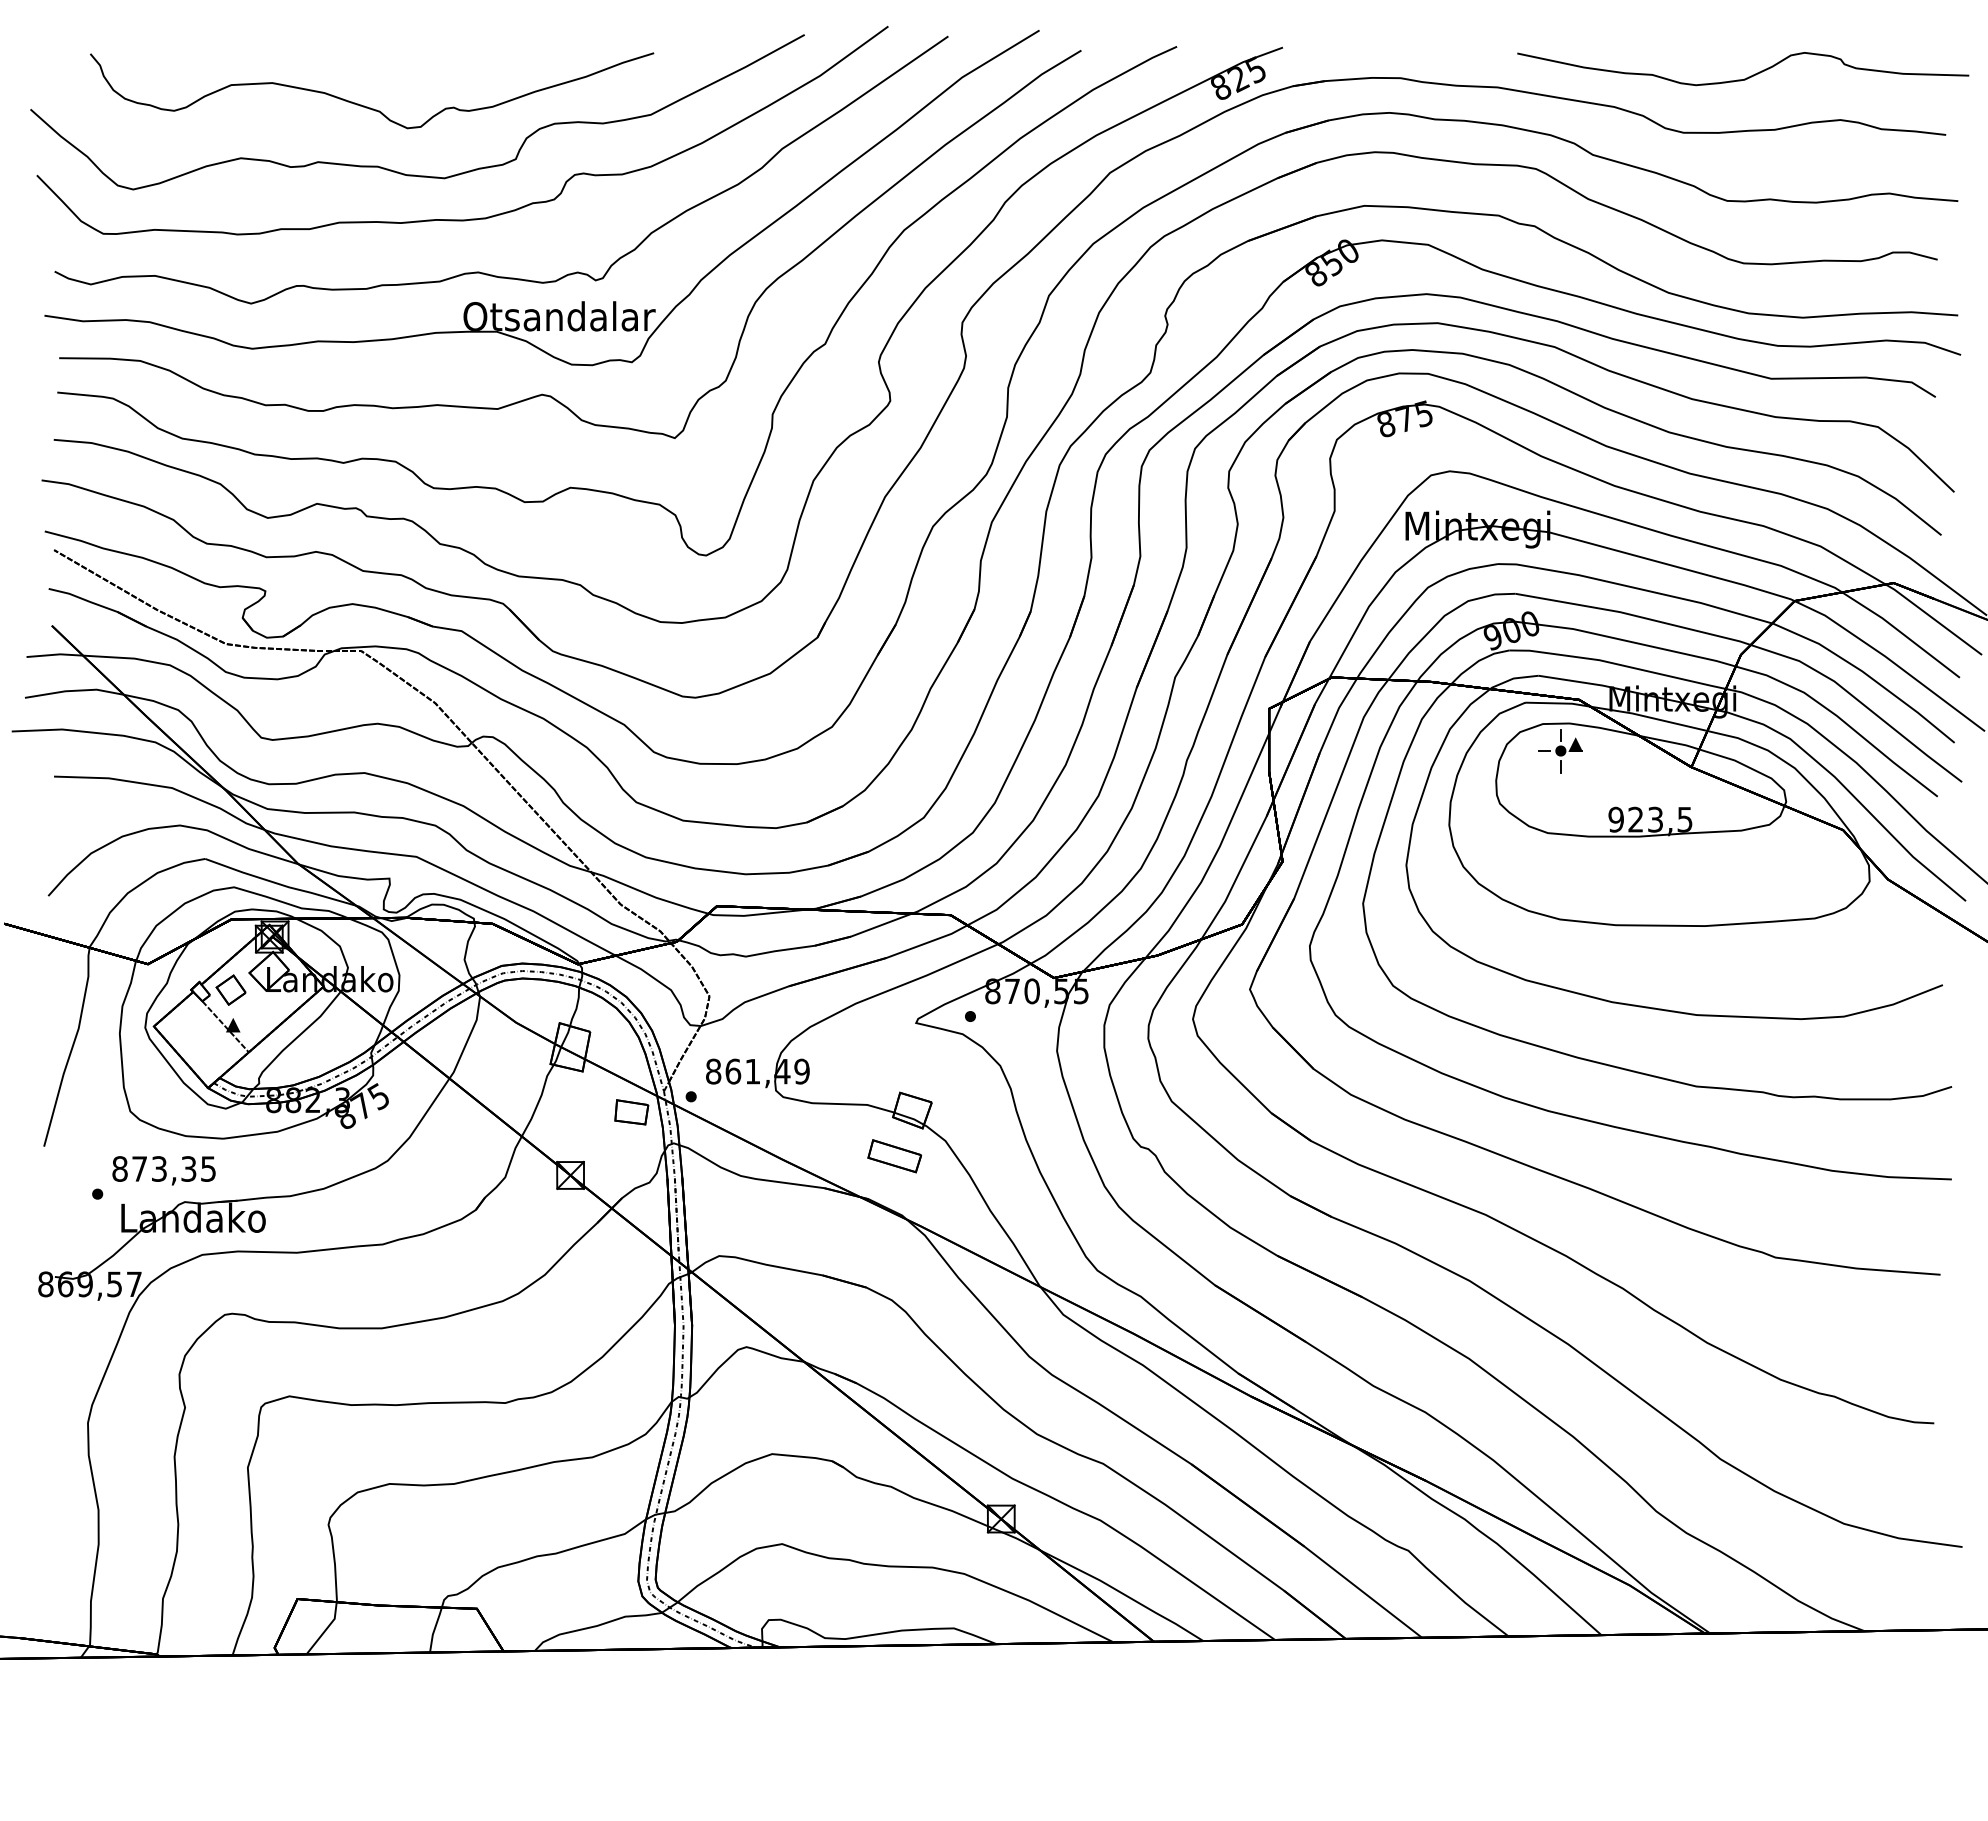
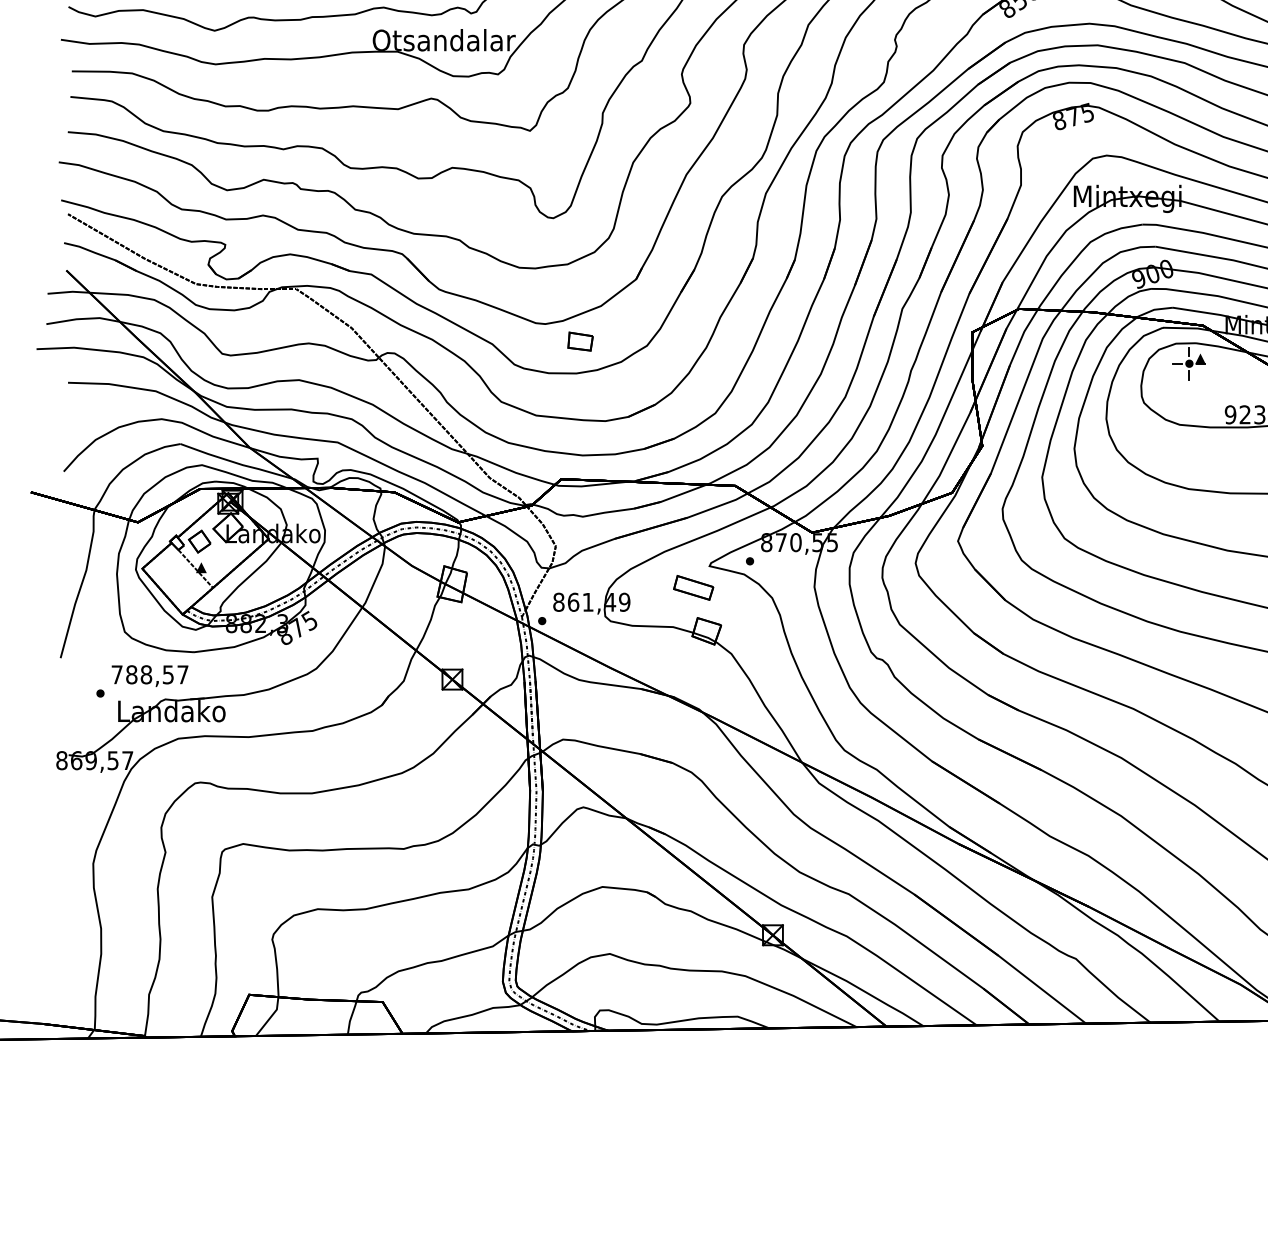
part: (631, 1112) -> (580, 341), moved
part: (894, 1156) -> (693, 588), moved
text: (163, 1168) -> (149, 674), 873,35 -> 788,57

